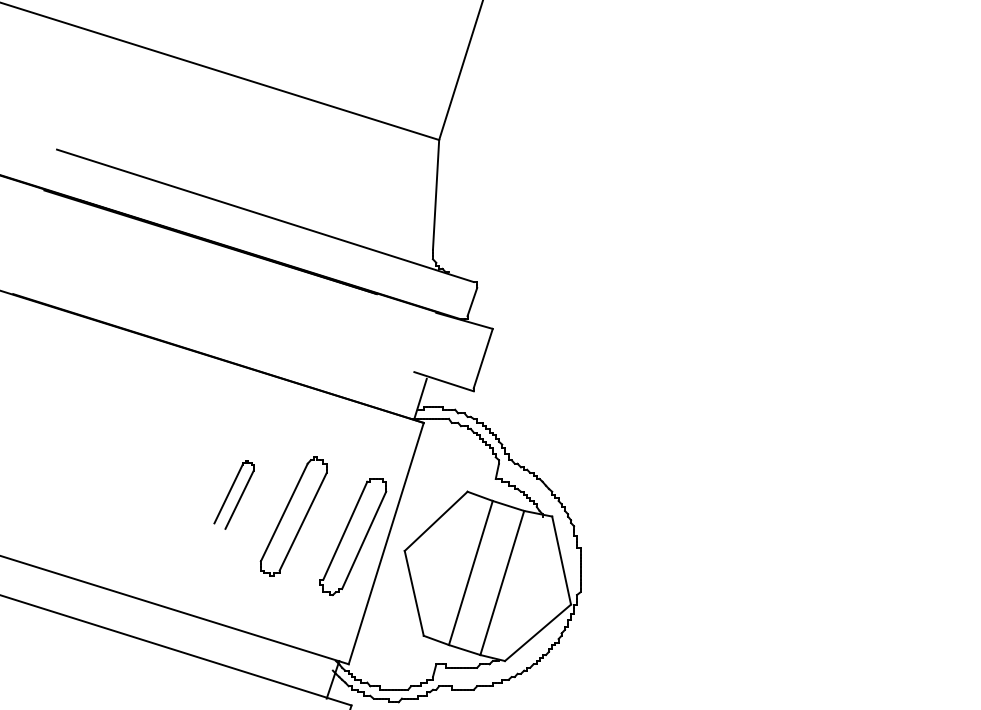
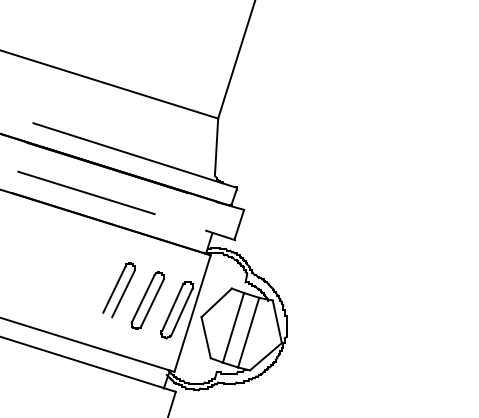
line: (166, 292) -> (86, 192), added
part: (232, 495) -> (118, 290), size x1.67

